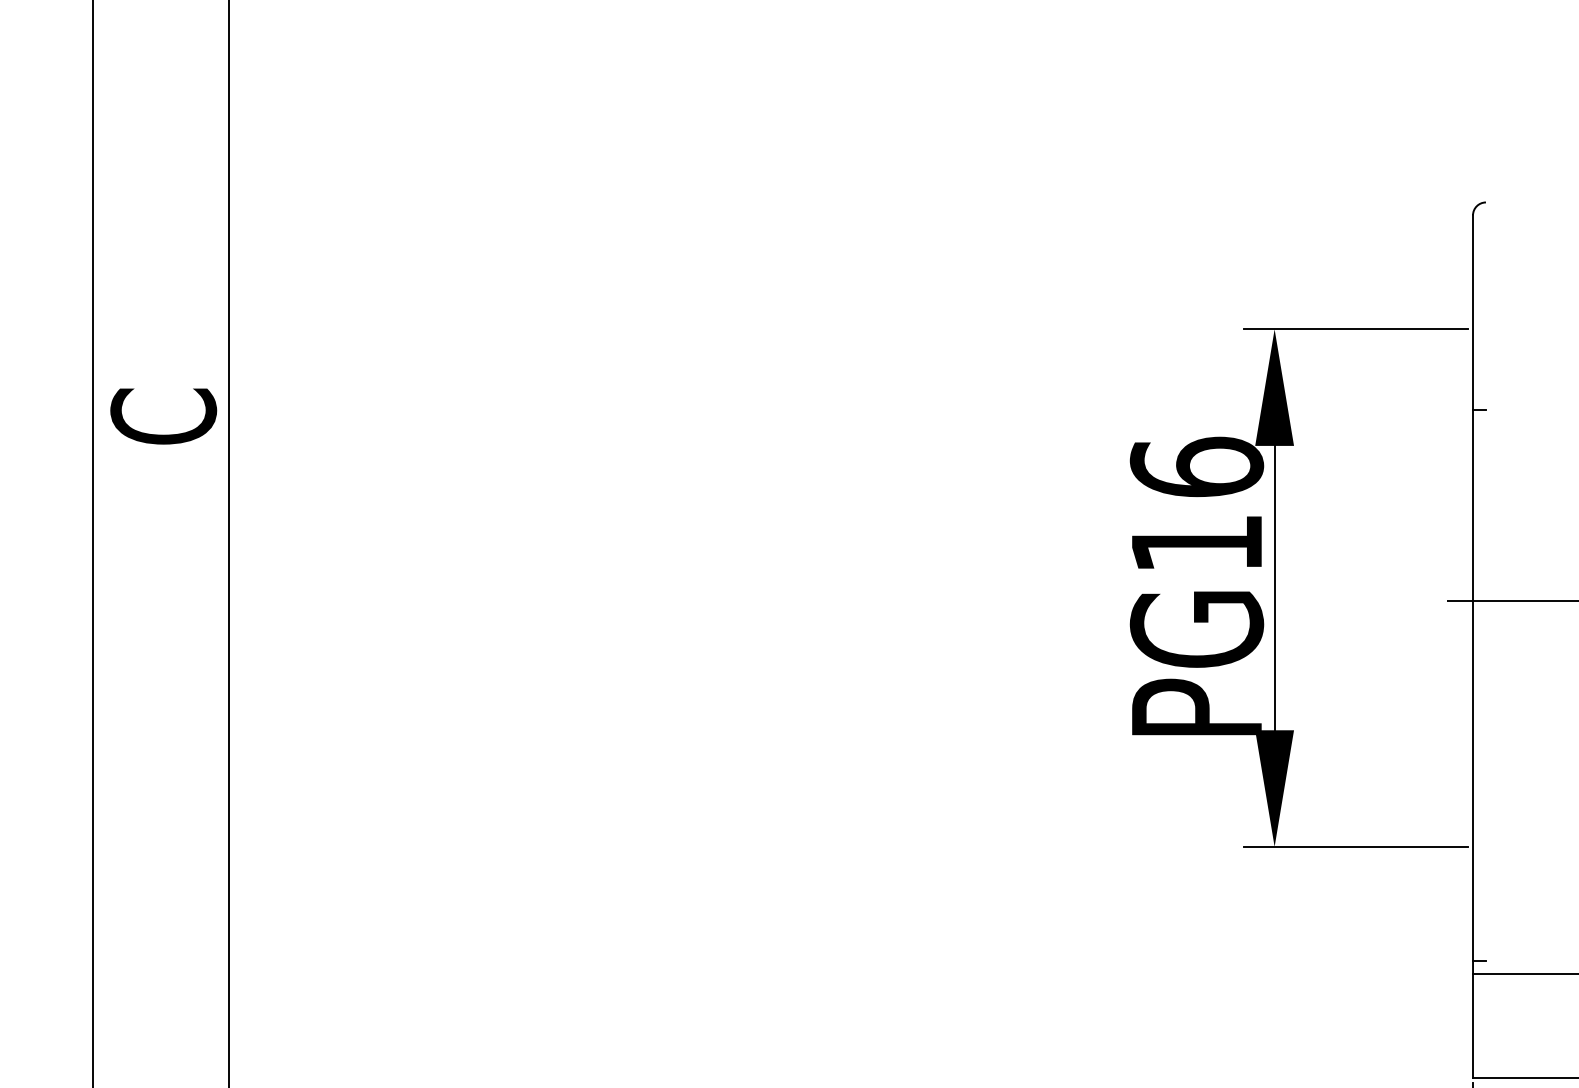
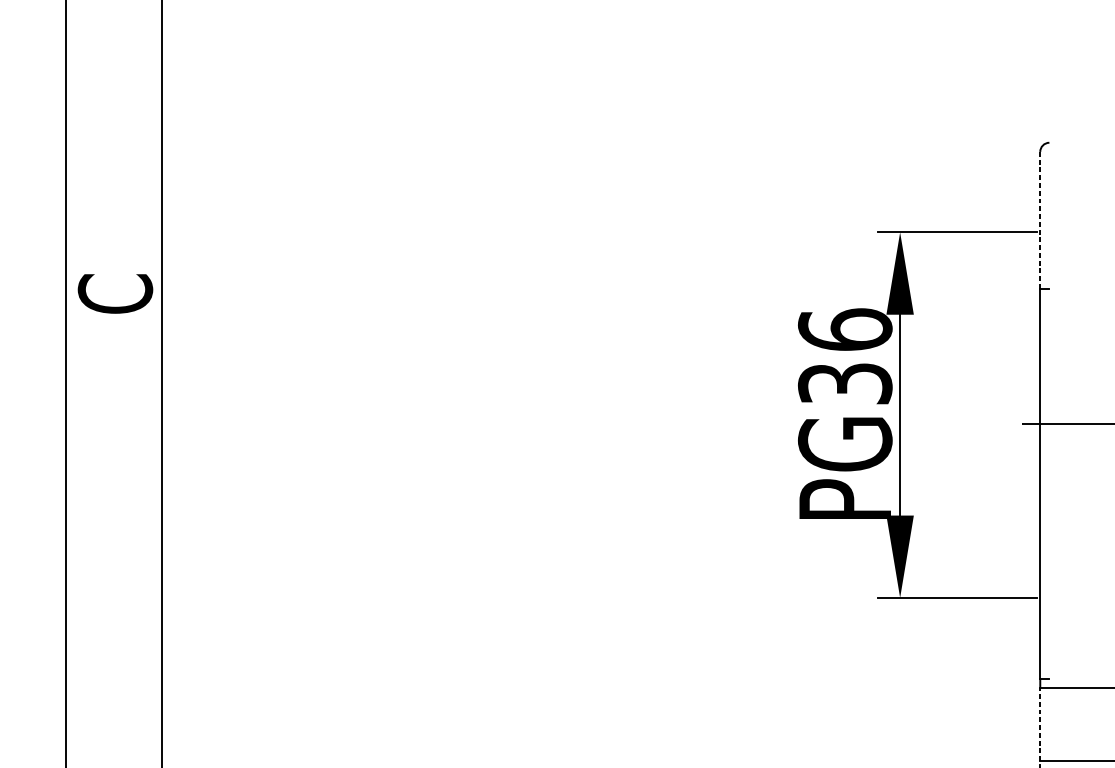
line: (1473, 313) -> (1040, 221), solid -> dashed
text: (1196, 543) -> (844, 383), PG16 -> PG36
line: (1473, 1026) -> (1040, 724), solid -> dashed

